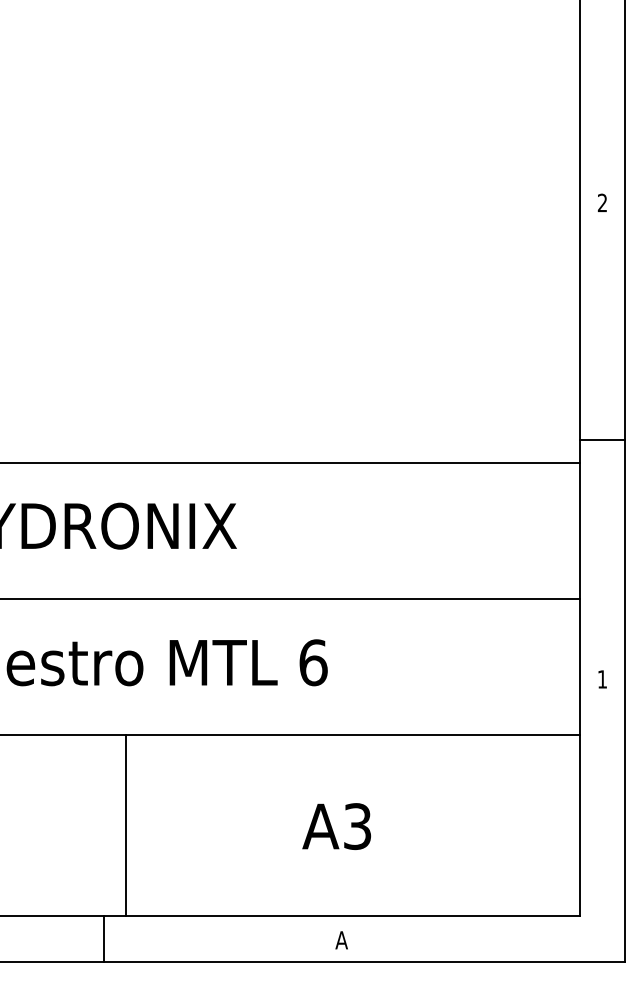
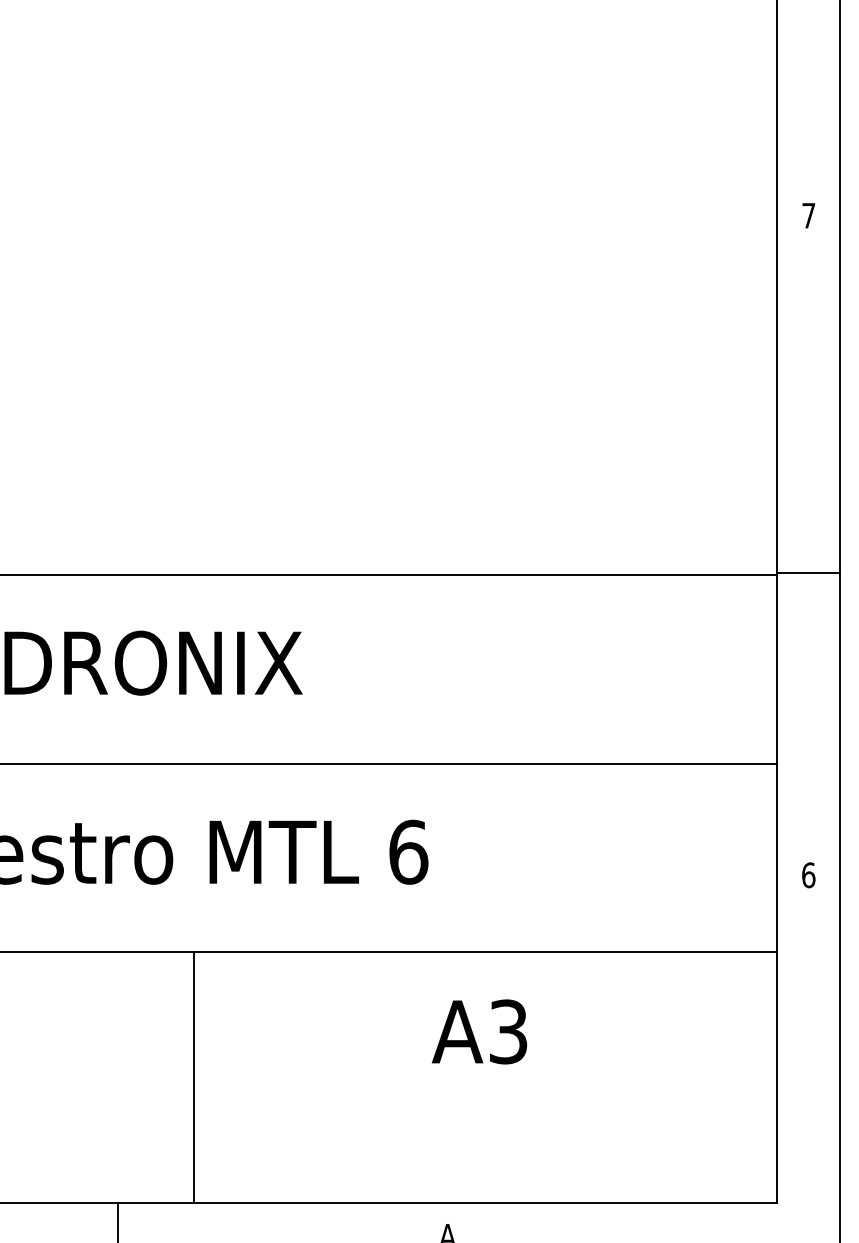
text: (602, 202) -> (808, 215), 2 -> 7
line: (602, 439) -> (808, 572), moved
text: (602, 679) -> (808, 875), 1 -> 6
line: (126, 825) -> (194, 1077), moved
text: (336, 826) -> (479, 1031), moved

